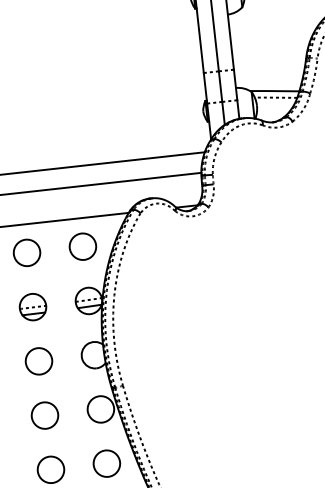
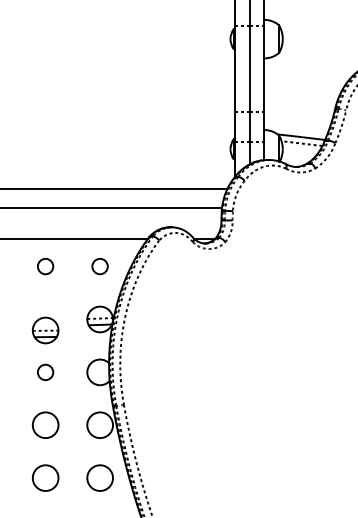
circle: (82, 246) -> (99, 266), size x0.6
circle: (26, 252) -> (45, 266), size x0.6
part: (32, 307) -> (45, 330), moved
circle: (38, 361) -> (45, 372), size x0.6

